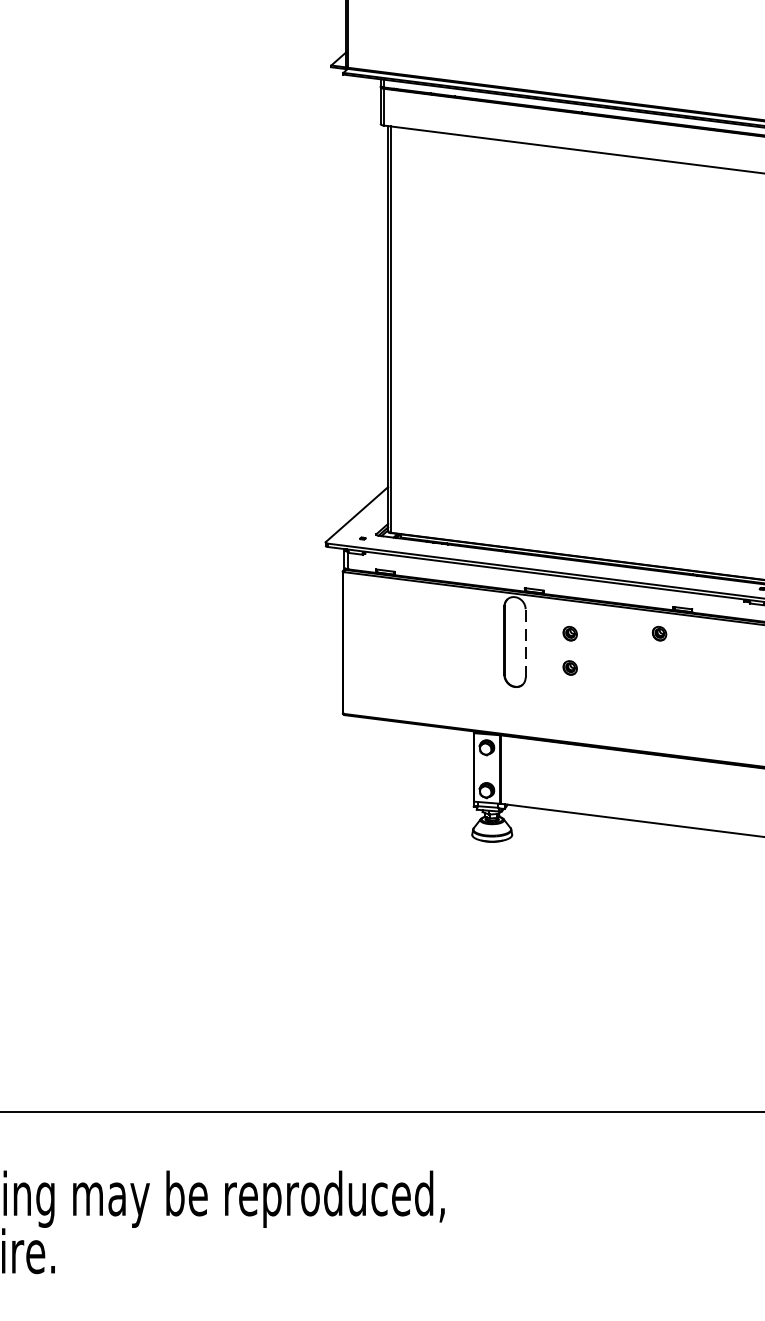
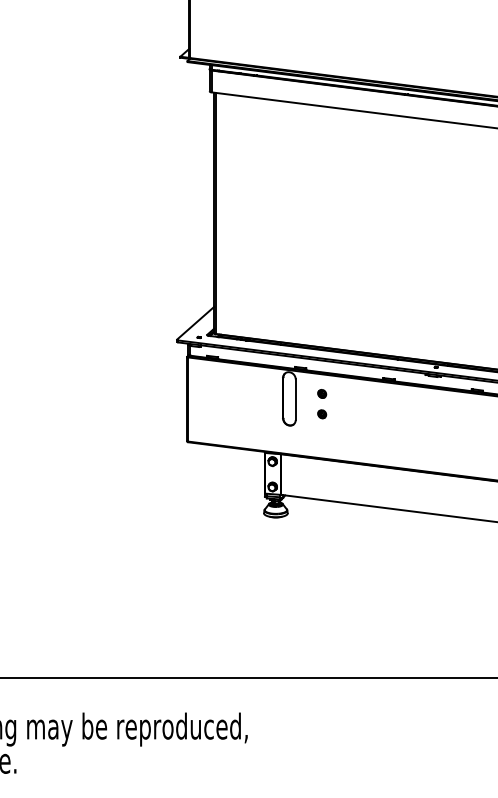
part: (660, 632) -> (375, 393), removed
line: (525, 643) -> (295, 399), dashed -> solid

